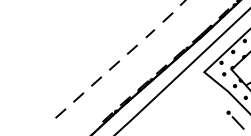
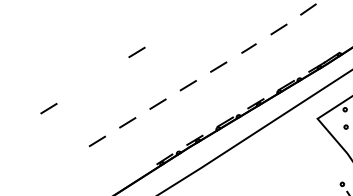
line: (75, 49) -> (135, 51), added
line: (24, 97) -> (48, 108), added

